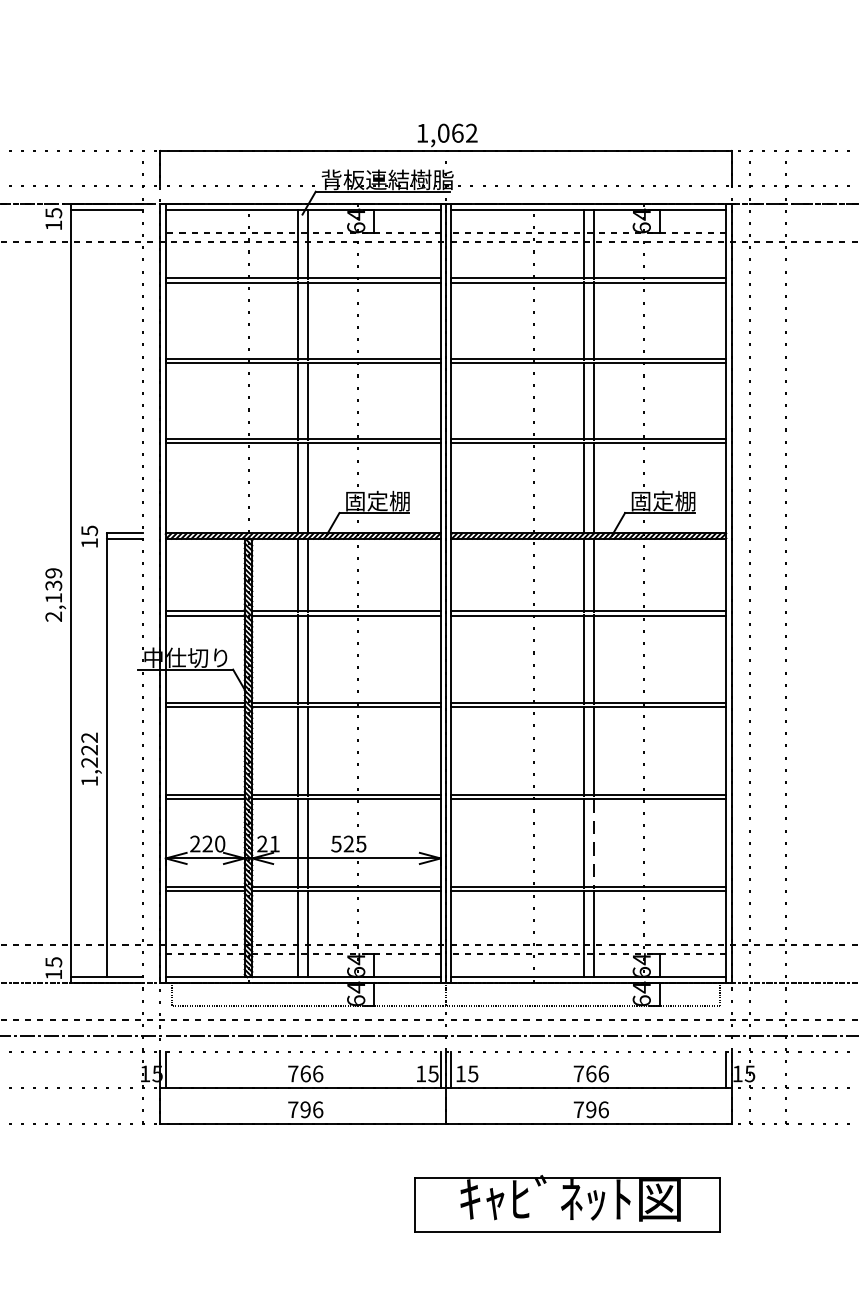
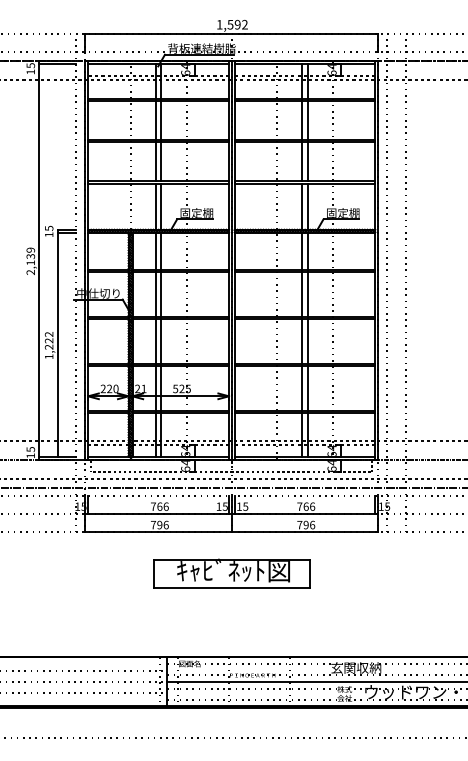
text: (449, 132) -> (233, 24), 1,062 -> 1,592
line: (593, 843) -> (307, 388), dashed -> solid
part: (566, 1204) -> (231, 573), moved

